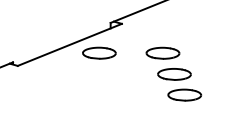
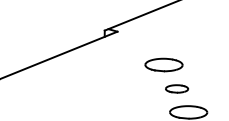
part: (99, 52) -> (92, 64), removed
part: (174, 74) -> (177, 89), size x0.6

